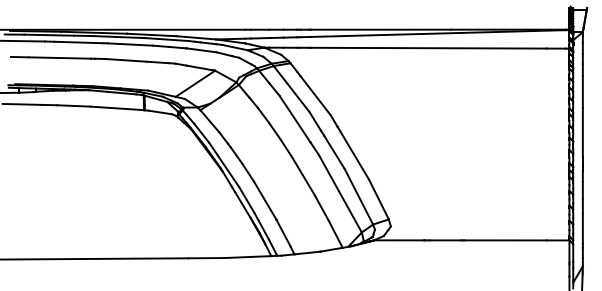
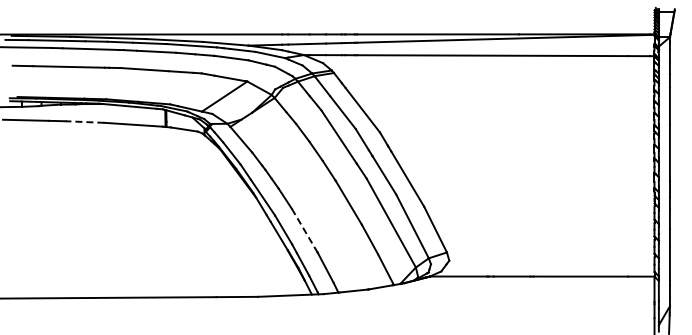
line: (73, 106) -> (84, 122), solid -> dashed
line: (265, 201) -> (305, 231), solid -> dashed

